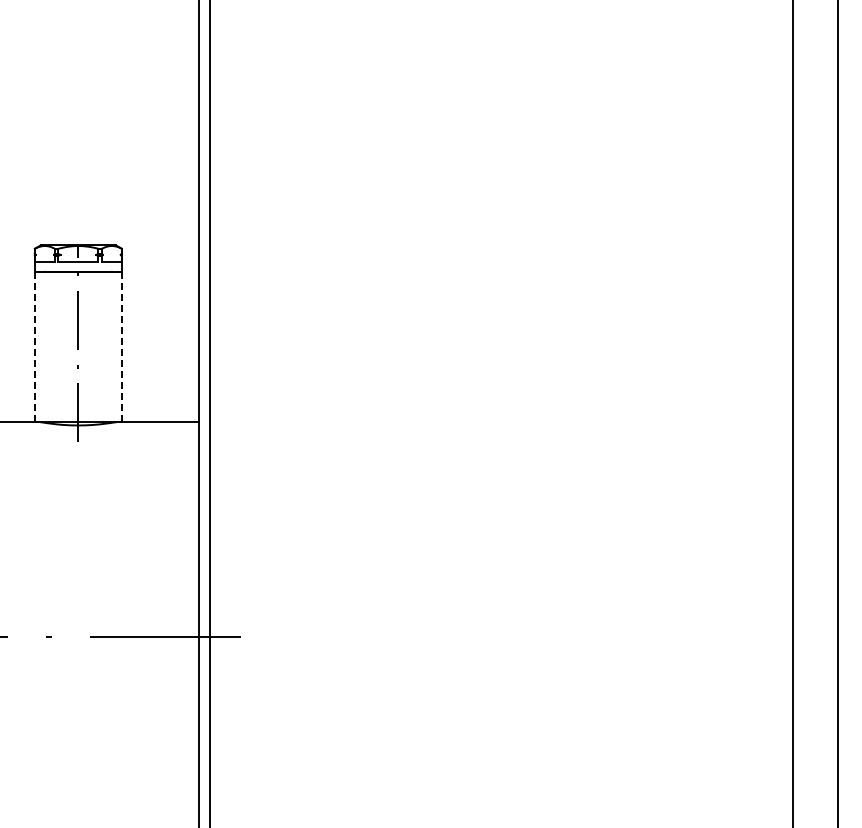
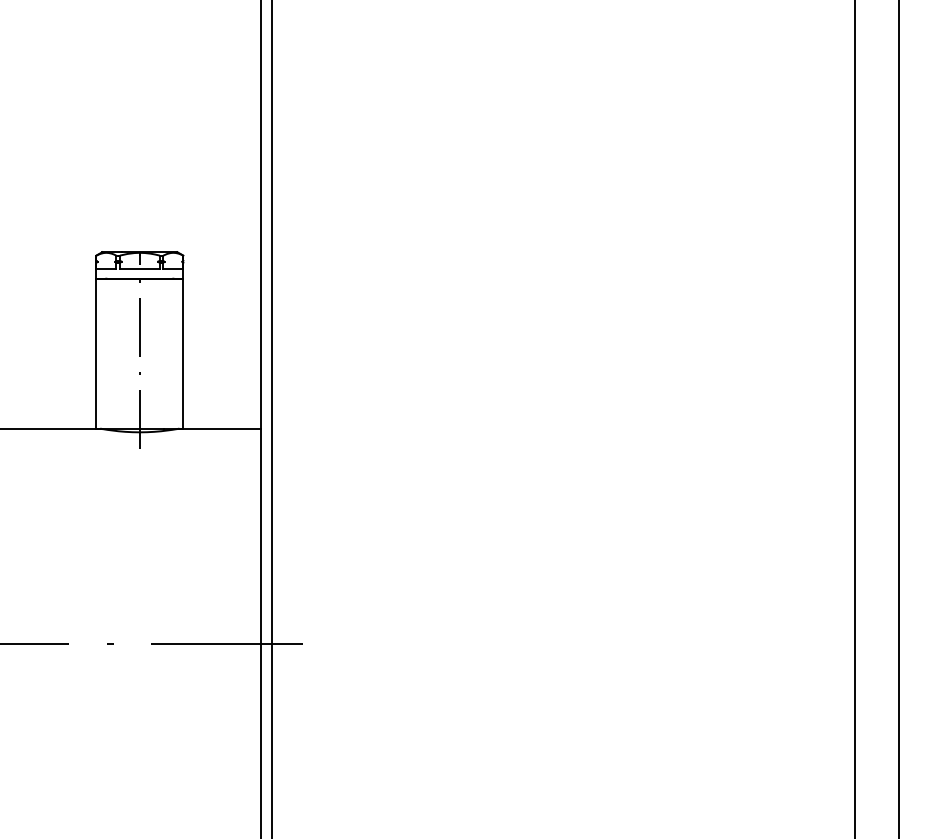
line: (34, 346) -> (96, 353), dashed -> solid
line: (121, 346) -> (183, 353), dashed -> solid

